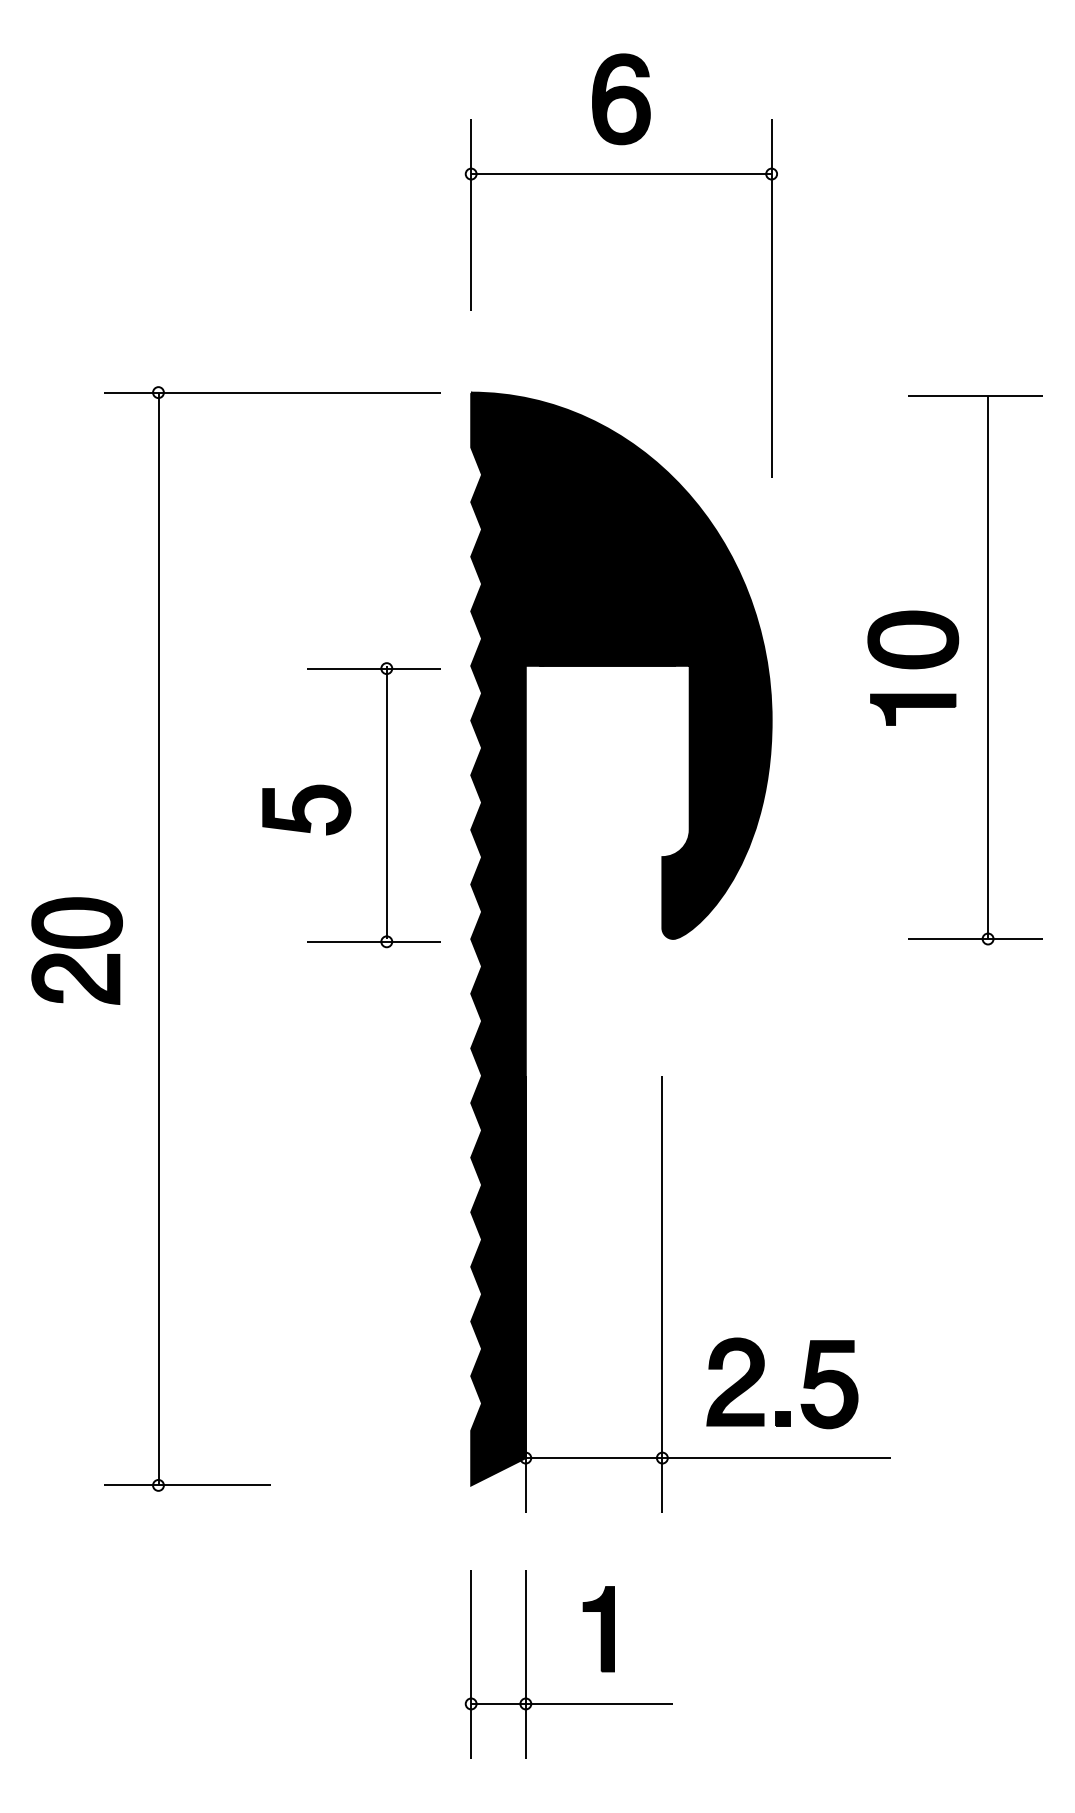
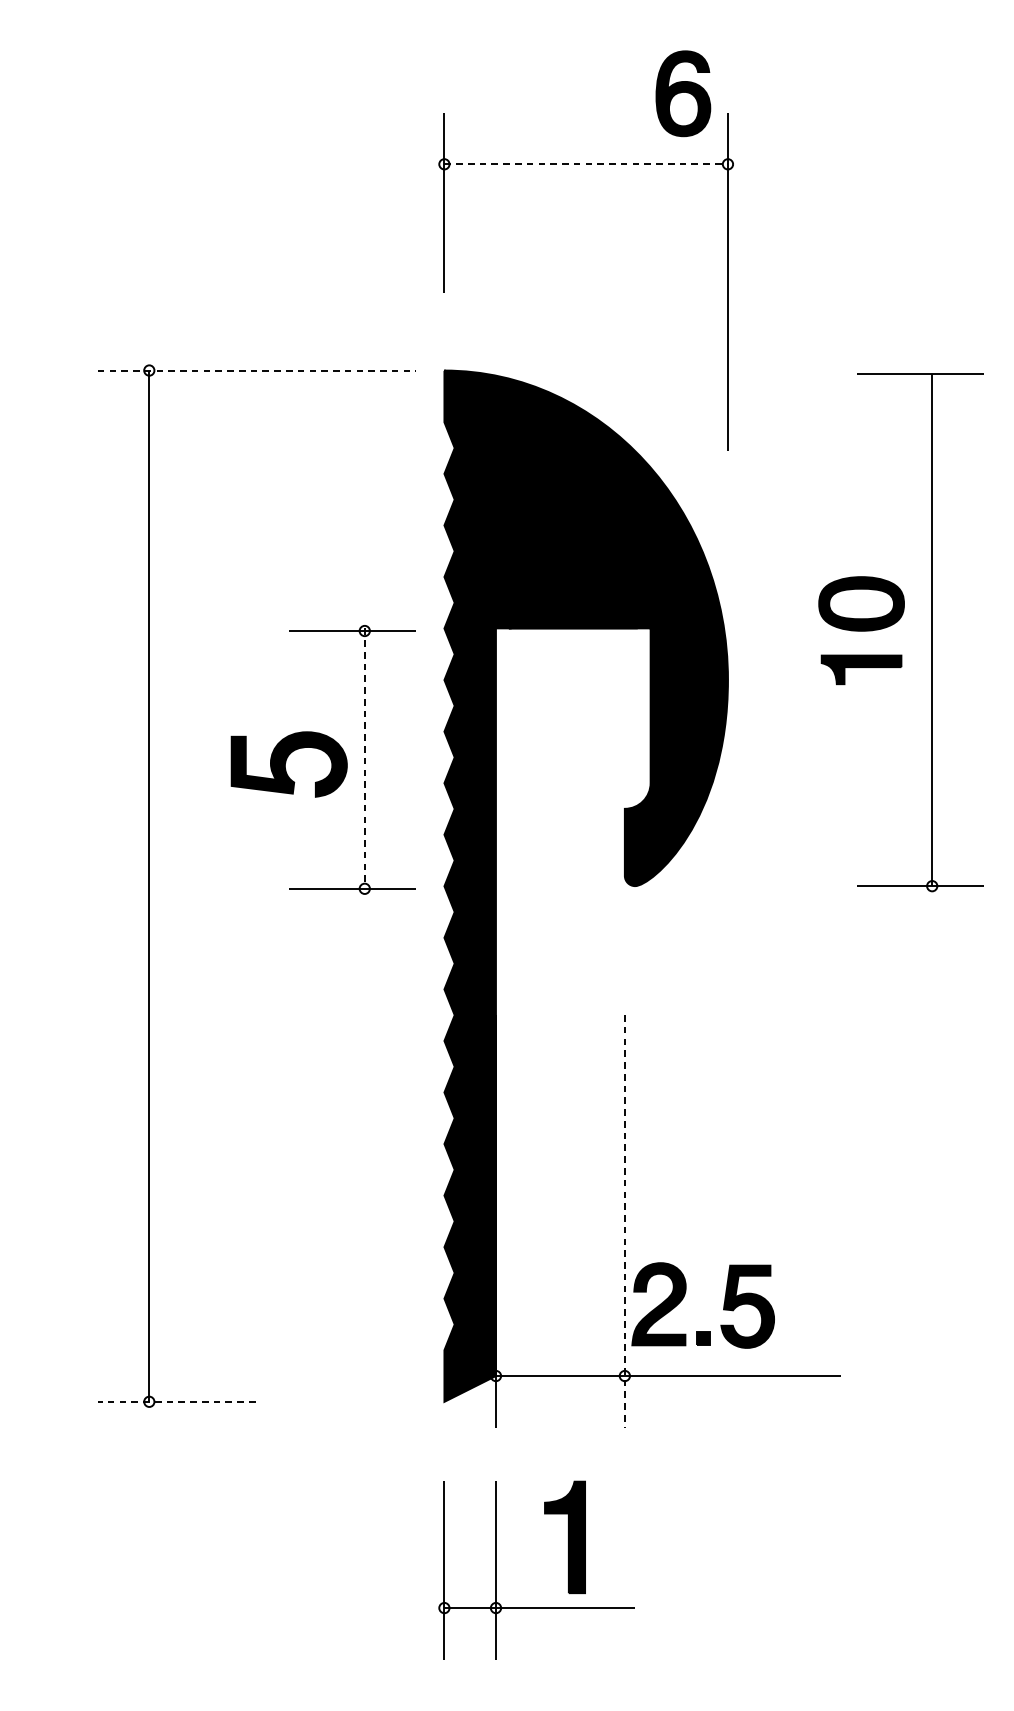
part: (621, 99) -> (683, 93), moved
line: (621, 174) -> (586, 164), solid -> dashed
line: (273, 392) -> (257, 370), solid -> dashed
line: (386, 802) -> (364, 757), solid -> dashed
part: (306, 809) -> (289, 763), size x1.4
part: (76, 950) -> (71, 897), removed
line: (662, 1294) -> (624, 1221), solid -> dashed
part: (803, 1385) -> (723, 1307), moved
line: (187, 1485) -> (176, 1401), solid -> dashed
part: (598, 1629) -> (564, 1537), size x1.4

